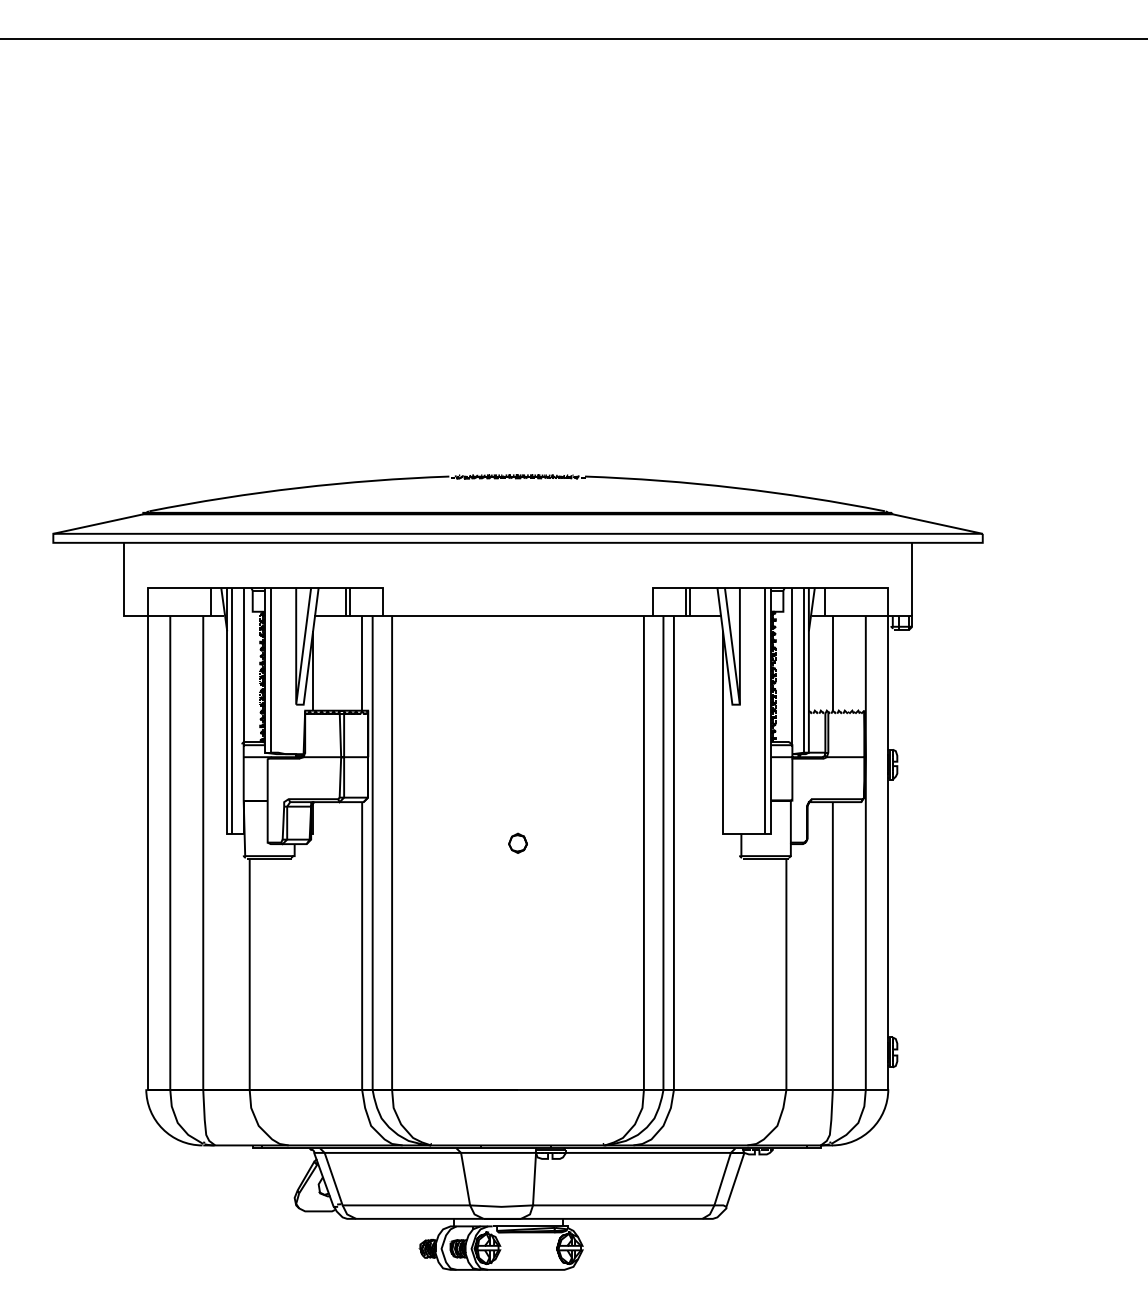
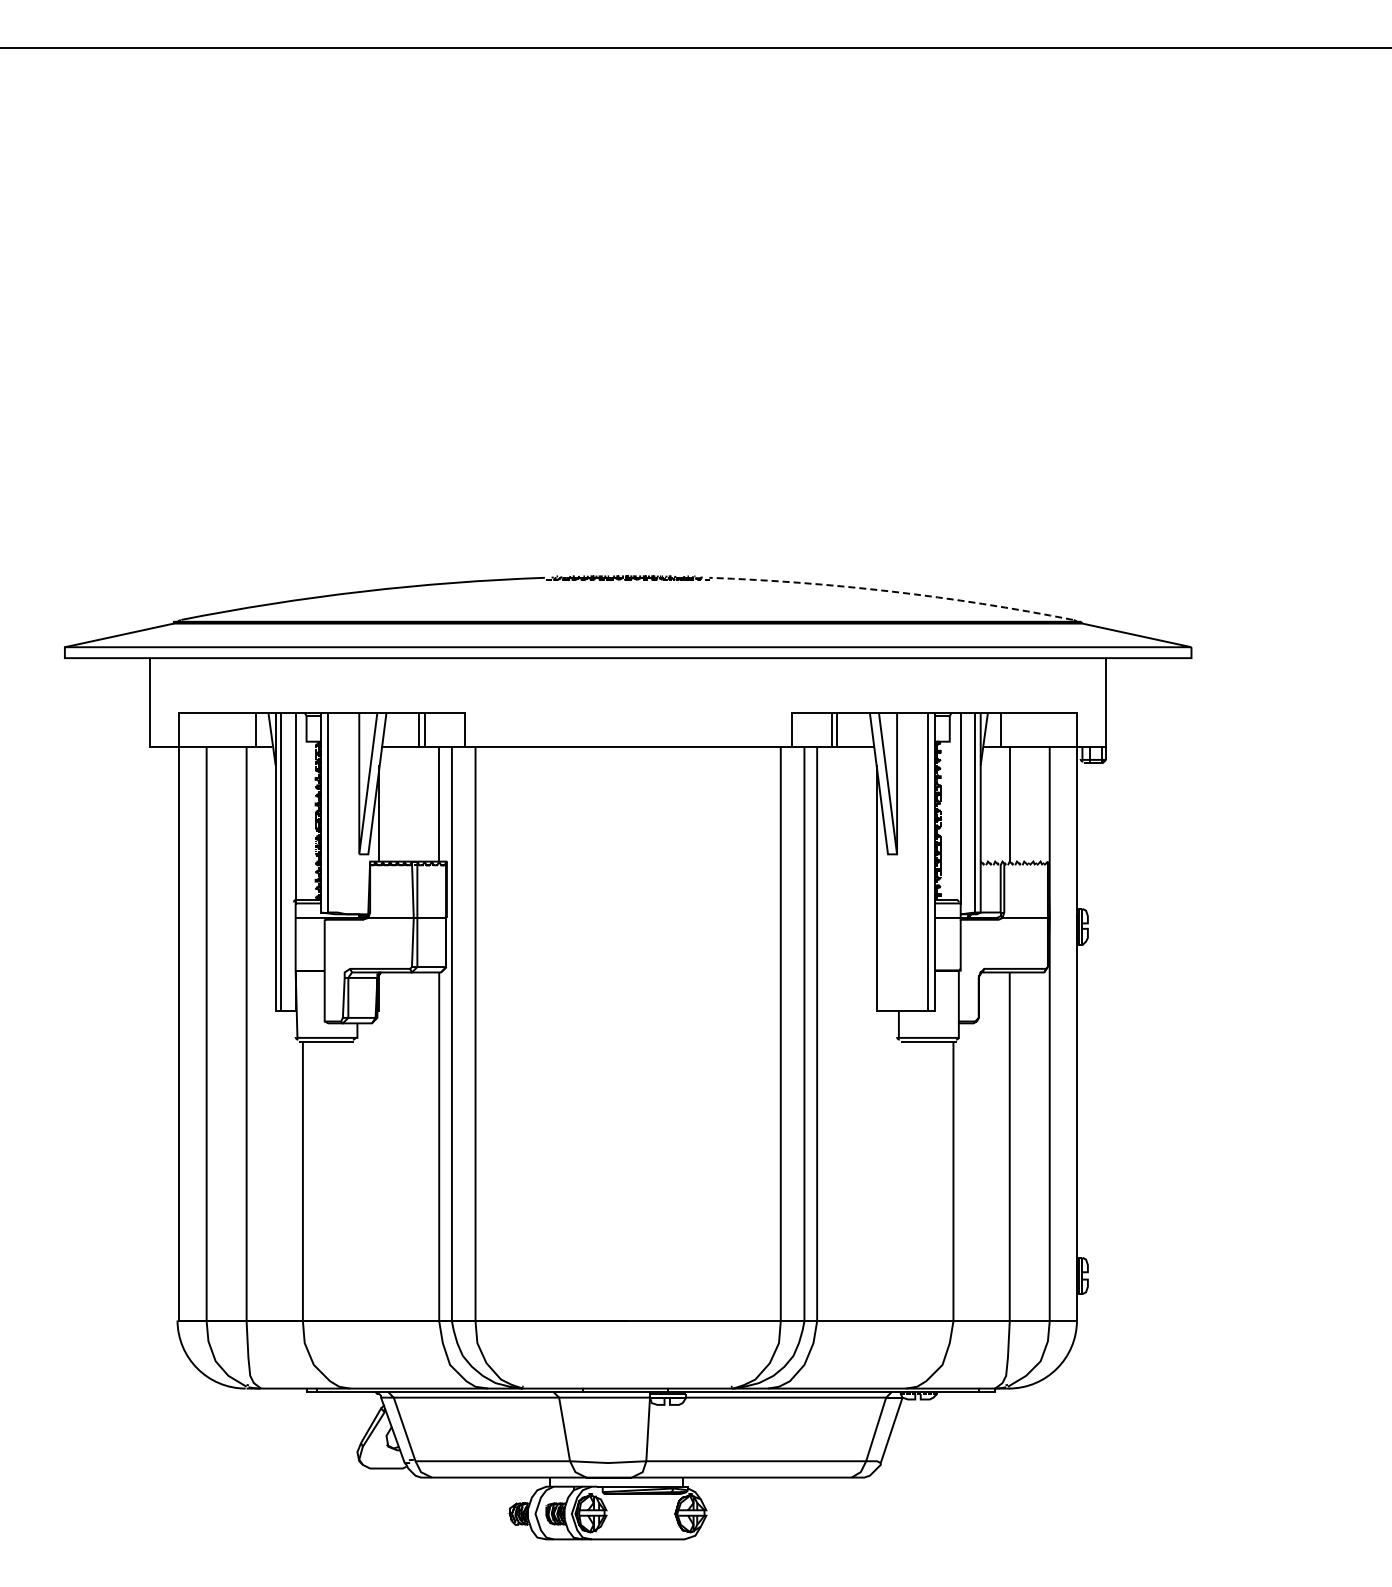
arc: (735, 487) -> (891, 591), solid -> dashed
part: (517, 843) -> (627, 1022), removed

